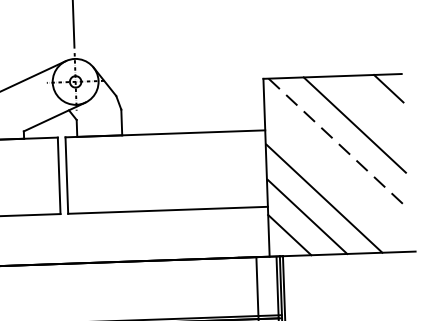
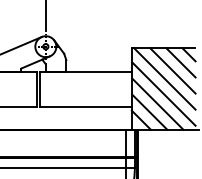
line: (370, 106) -> (180, 62), added
line: (339, 144) -> (165, 79), dashed -> solid
line: (335, 175) -> (163, 93), added

